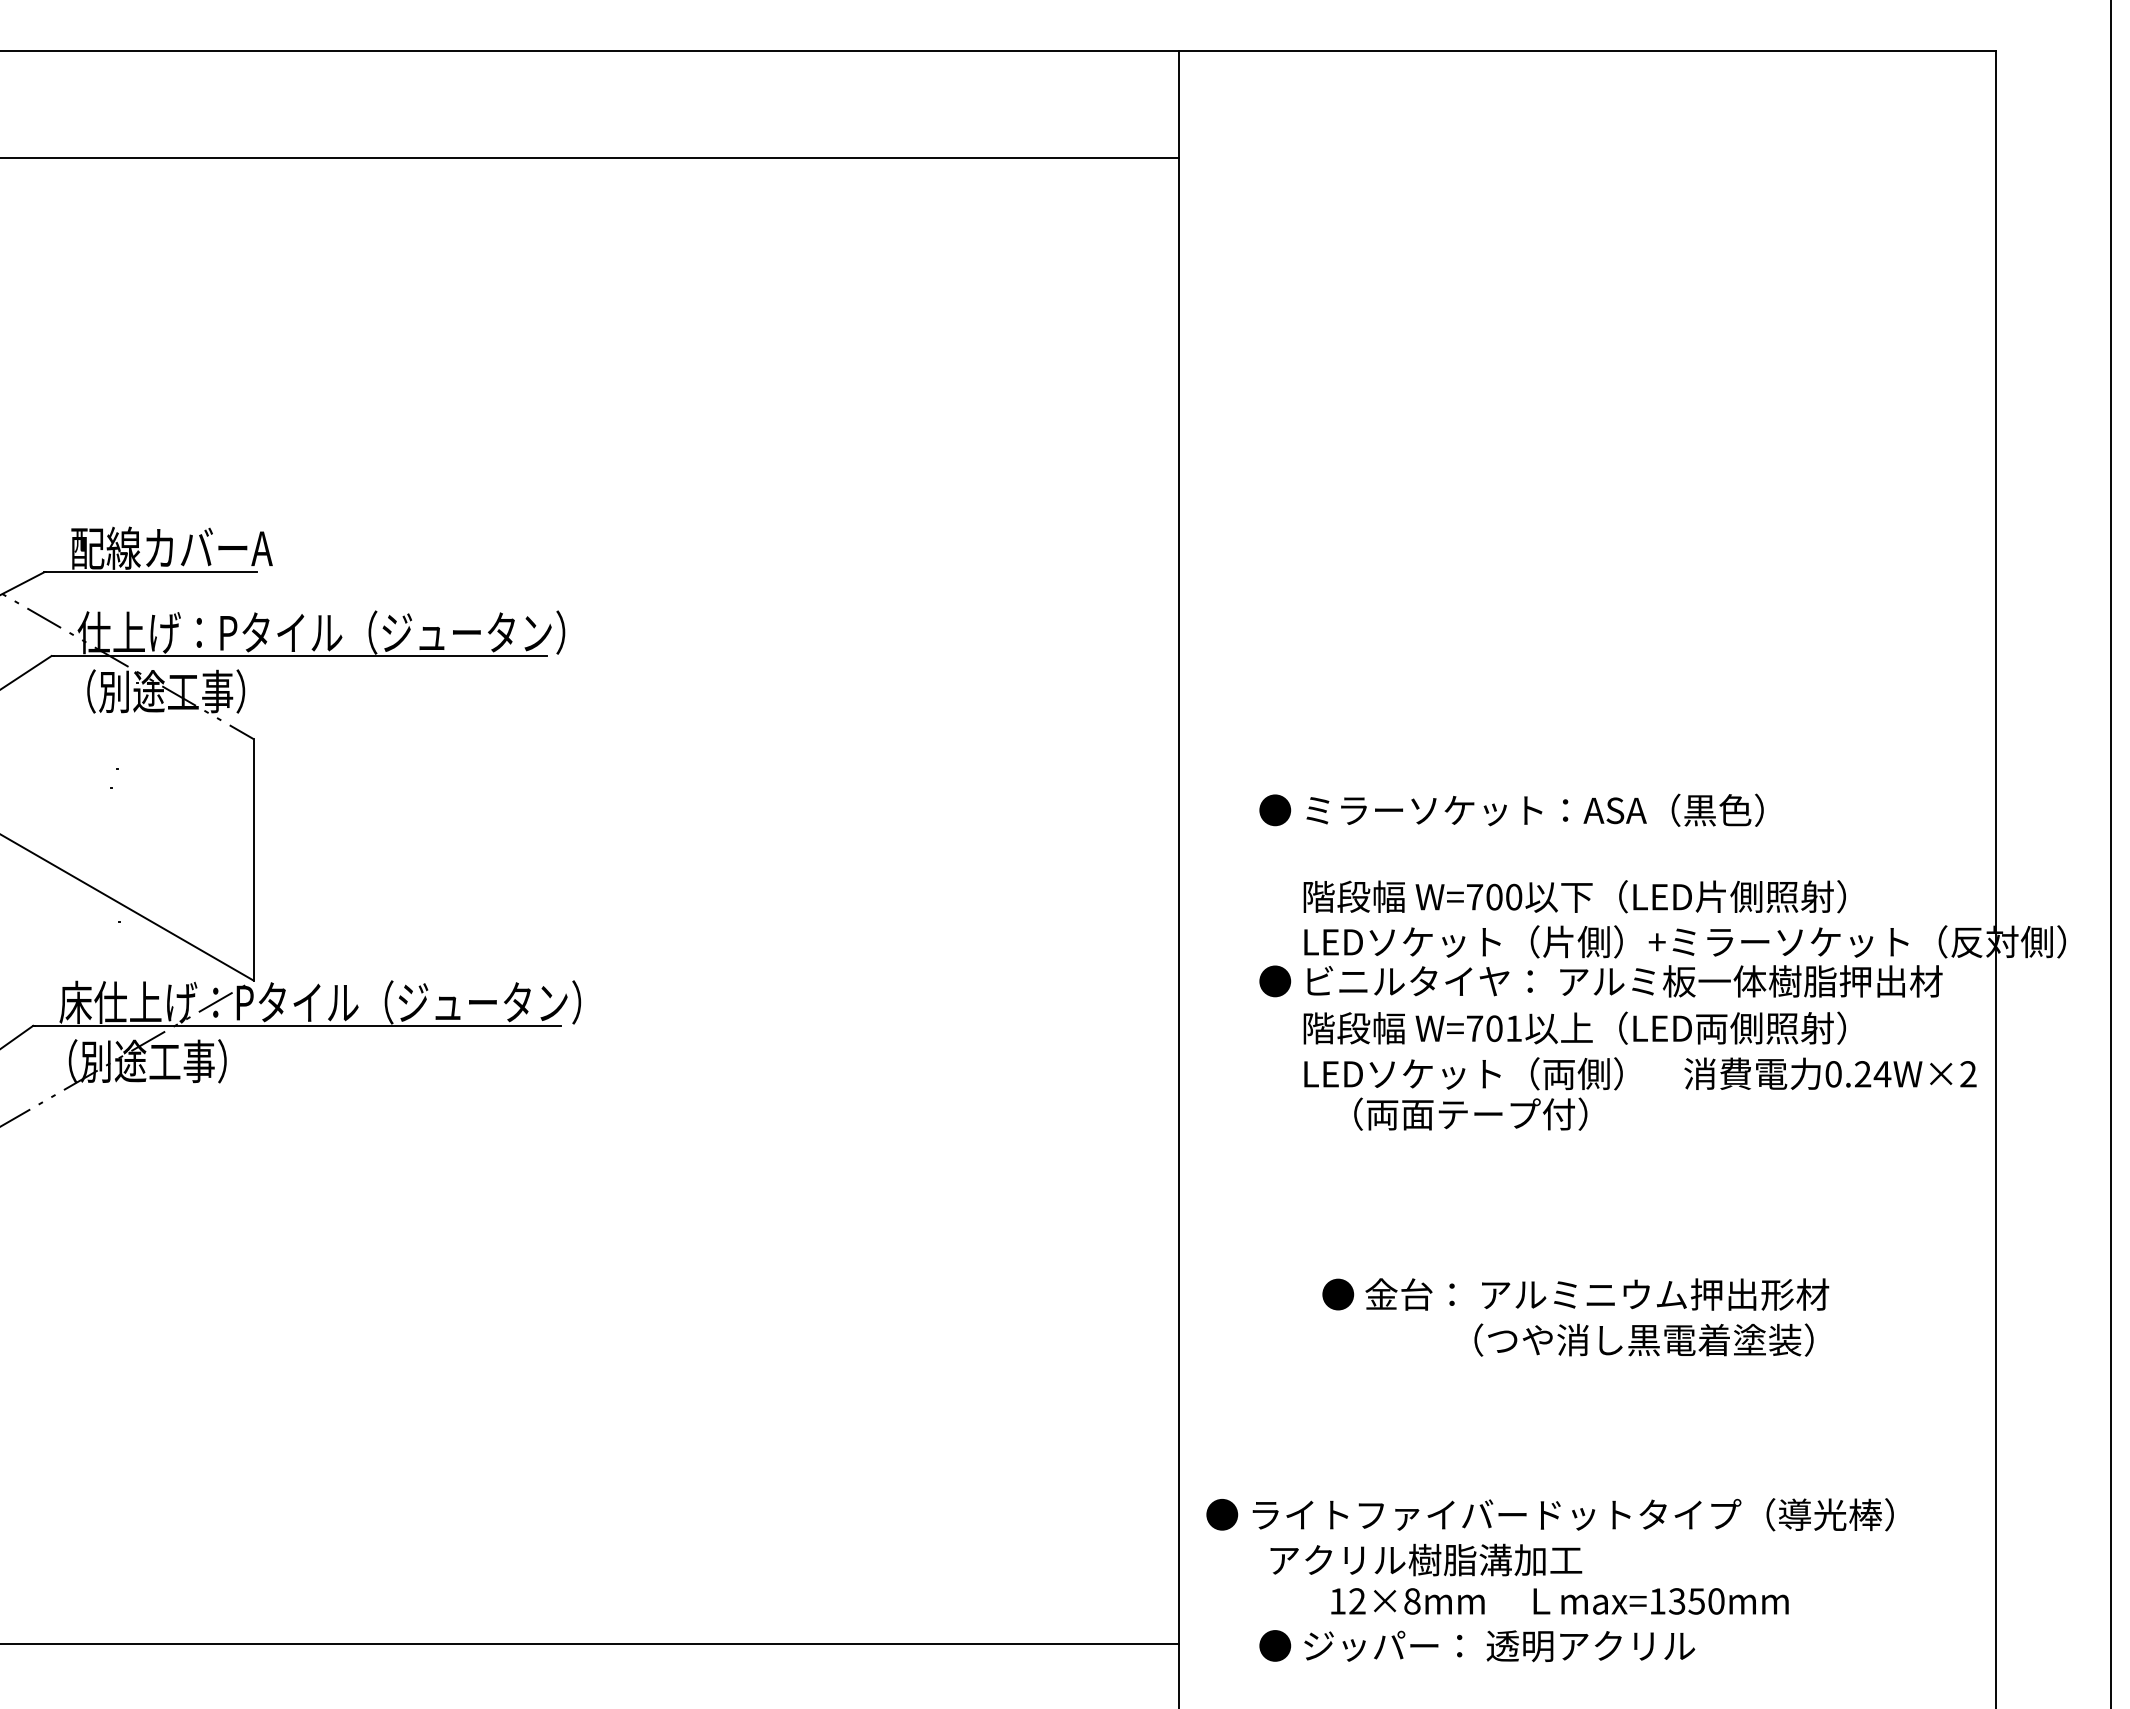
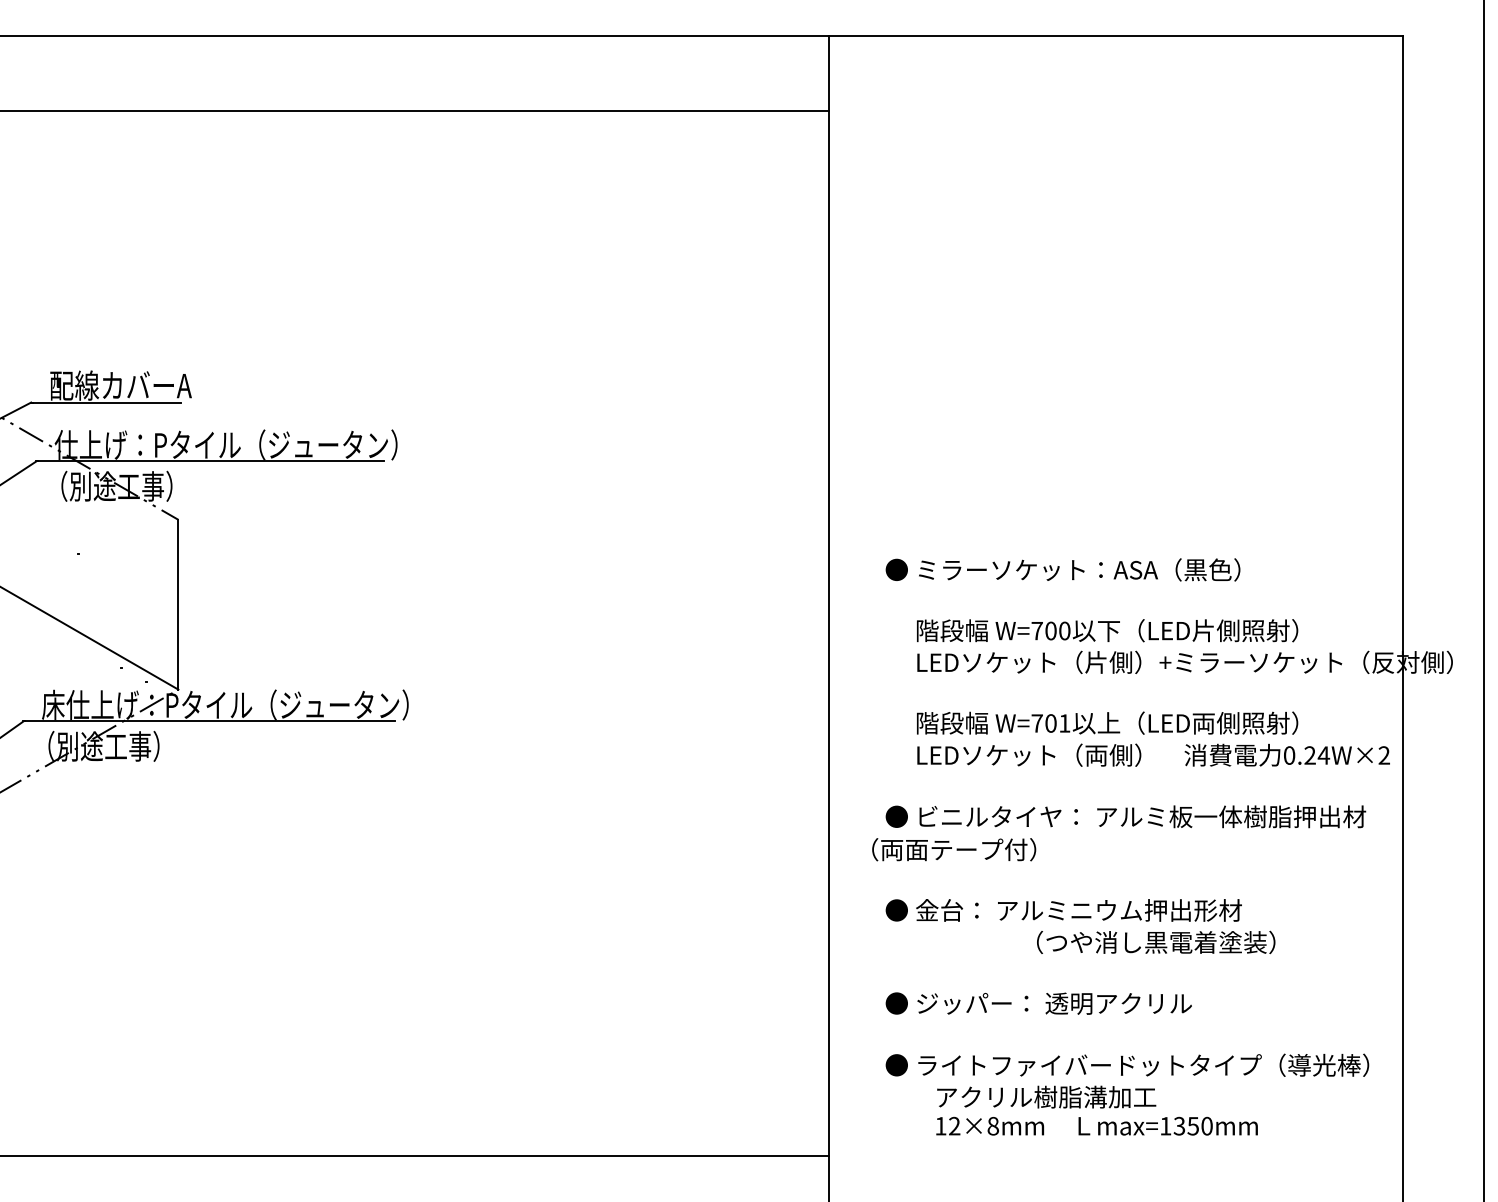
text: (1600, 981) -> (1125, 816), moved
text: (1470, 1113) -> (953, 849), moved
text: (1575, 1294) -> (1063, 910), moved
text: (1549, 1514) -> (1126, 1065), moved
text: (1426, 1559) -> (1046, 1096), moved
text: (1477, 1646) -> (1039, 1003), moved

